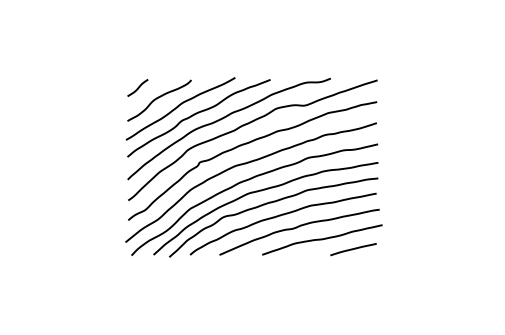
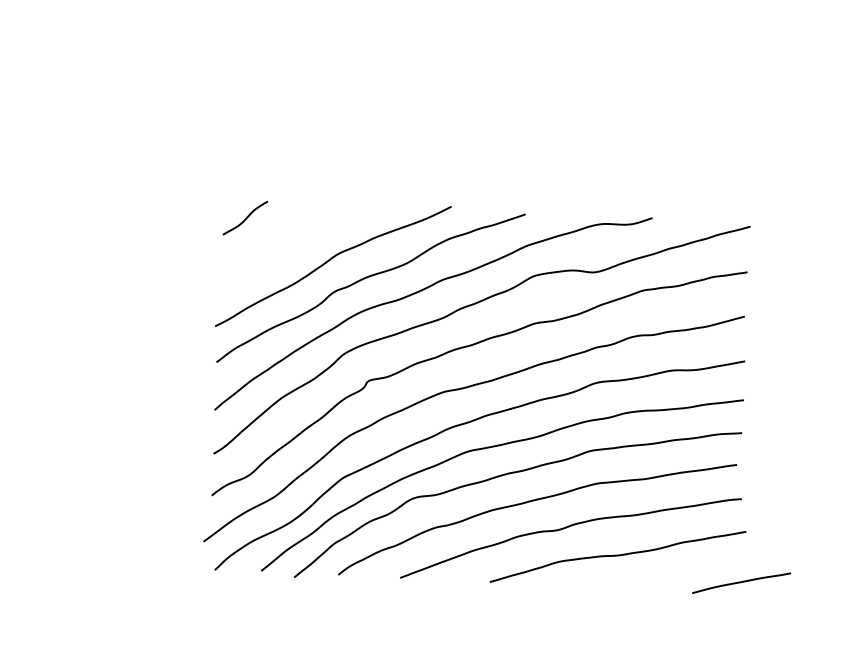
curve: (159, 98) -> (289, 242), removed
line: (353, 249) -> (741, 583), moved

